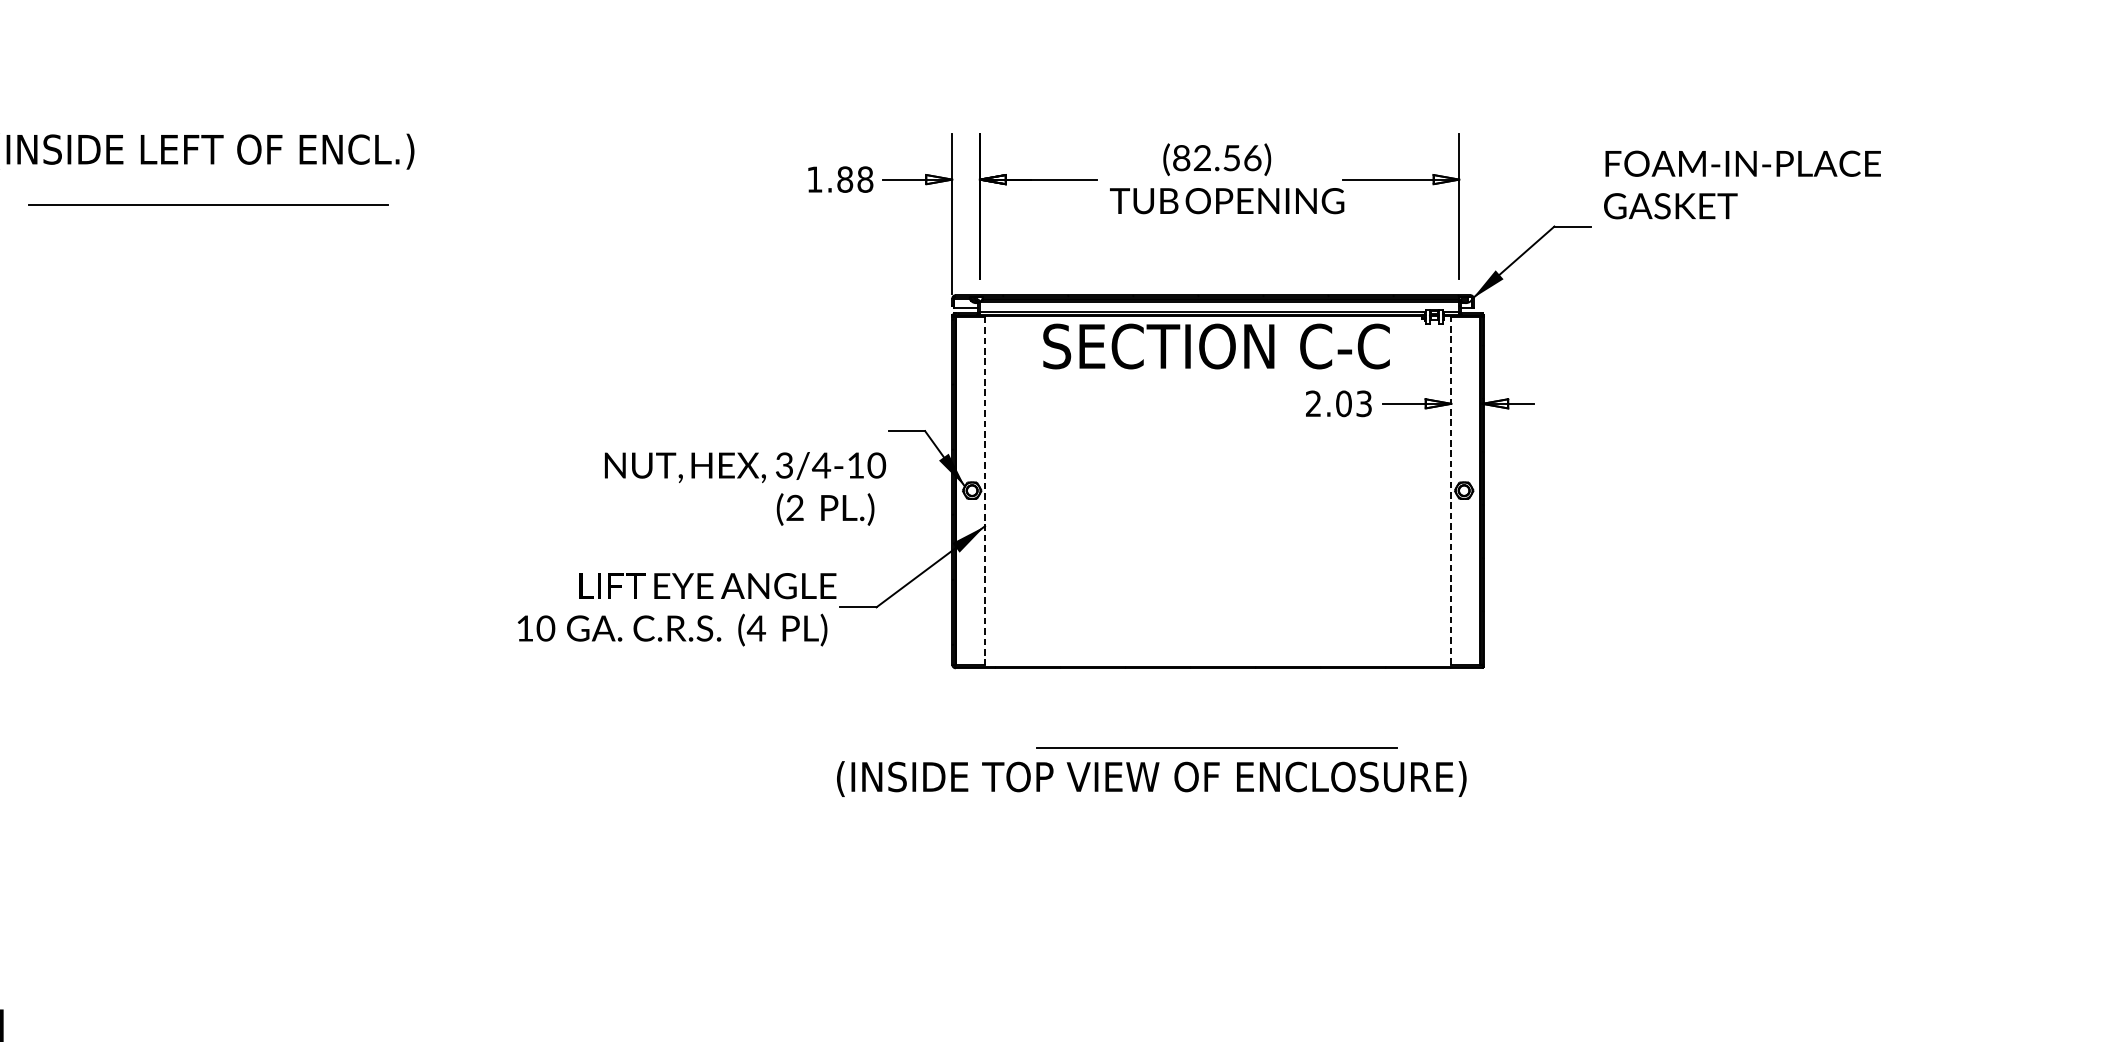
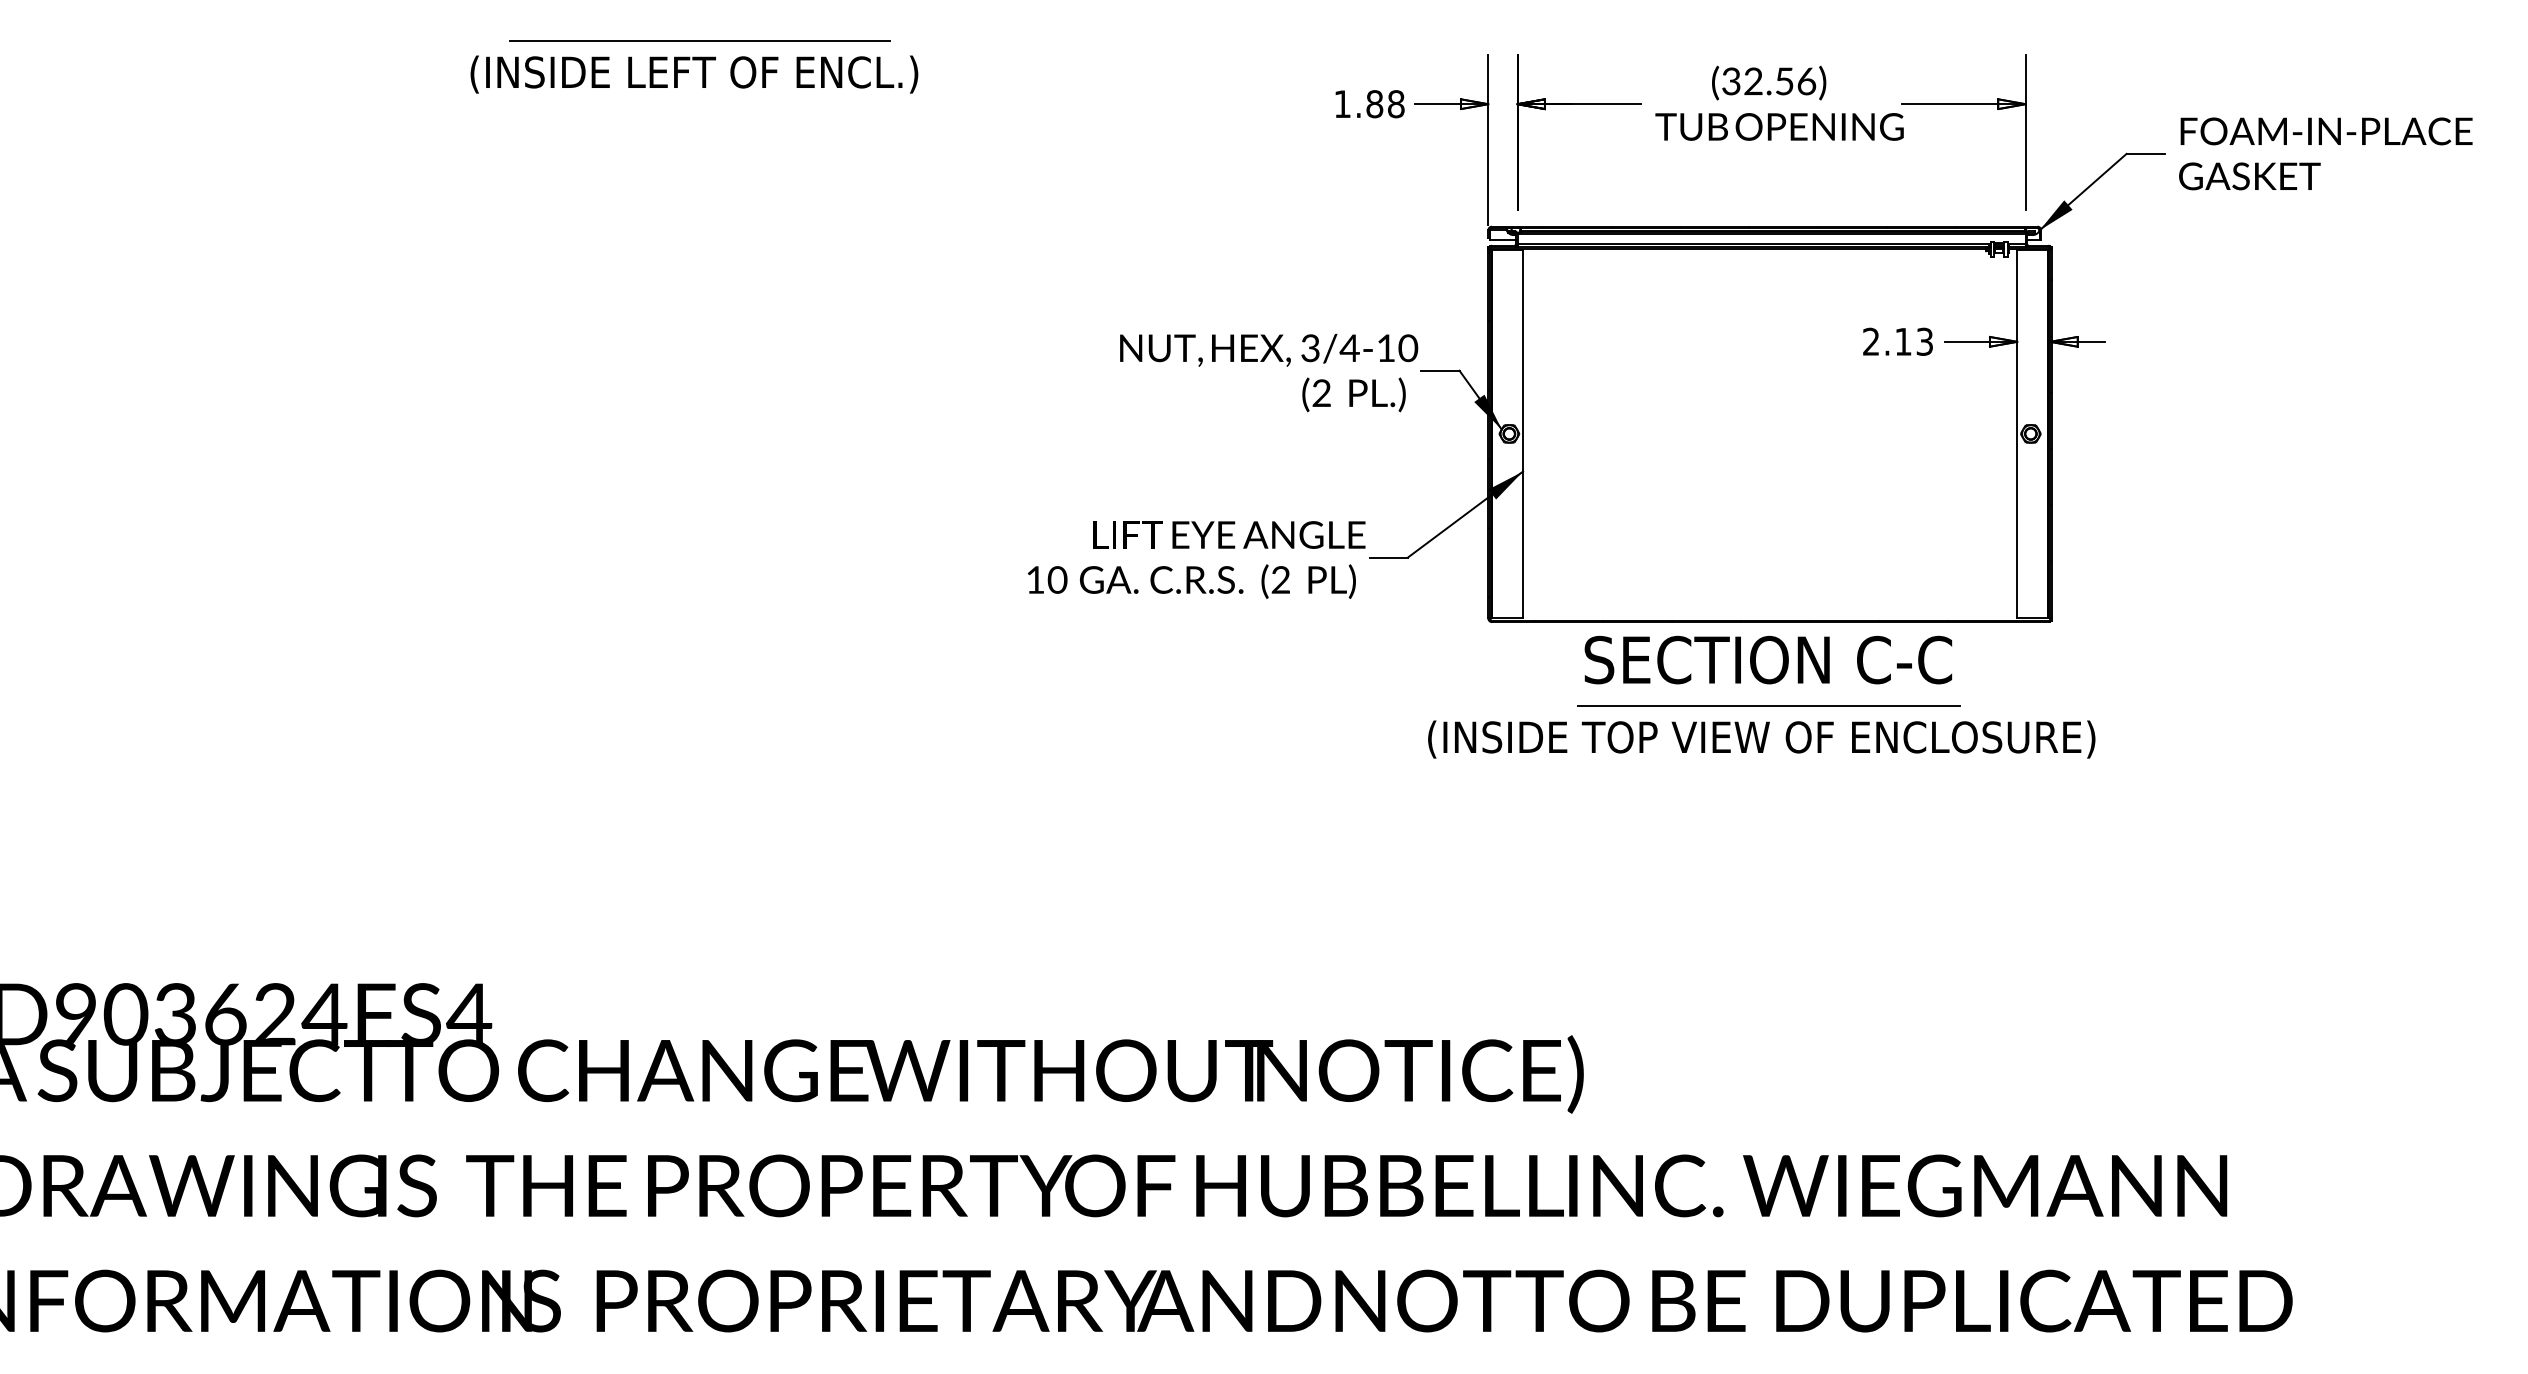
text: (1181, 158) -> (1731, 81), (82.56) -> (32.56)
text: (1742, 184) -> (2325, 153), moved
line: (208, 204) -> (699, 40), moved
text: (1216, 345) -> (1768, 659), moved
text: (1344, 403) -> (1903, 341), 2.03 -> 2.13
text: (745, 488) -> (1269, 372), moved
line: (1451, 490) -> (2017, 433), dashed -> solid
line: (985, 491) -> (1523, 434), dashed -> solid
text: (756, 628) -> (1280, 579), (4 -> (2
text: (1151, 779) -> (1761, 739), moved

